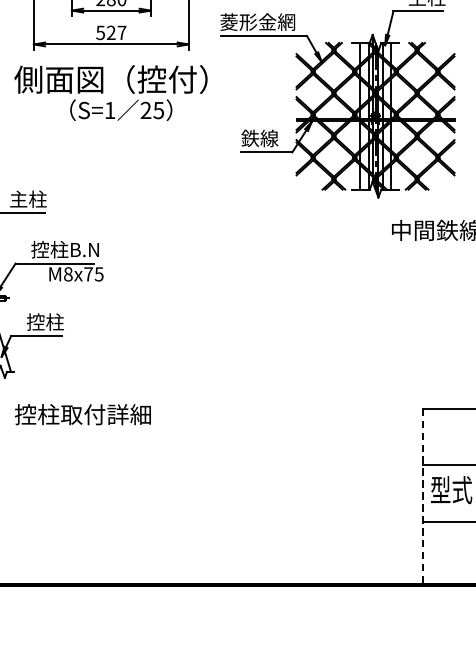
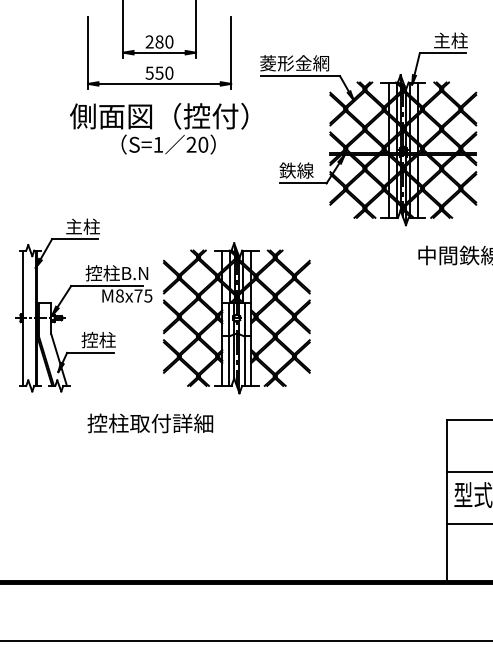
text: (116, 32) -> (164, 72), 527 -> 550
text: (158, 110) -> (203, 144), 25 -> 20
part: (194, 298) -> (236, 318), added
text: (83, 414) -> (150, 423), moved
line: (423, 496) -> (447, 500), dashed -> solid

